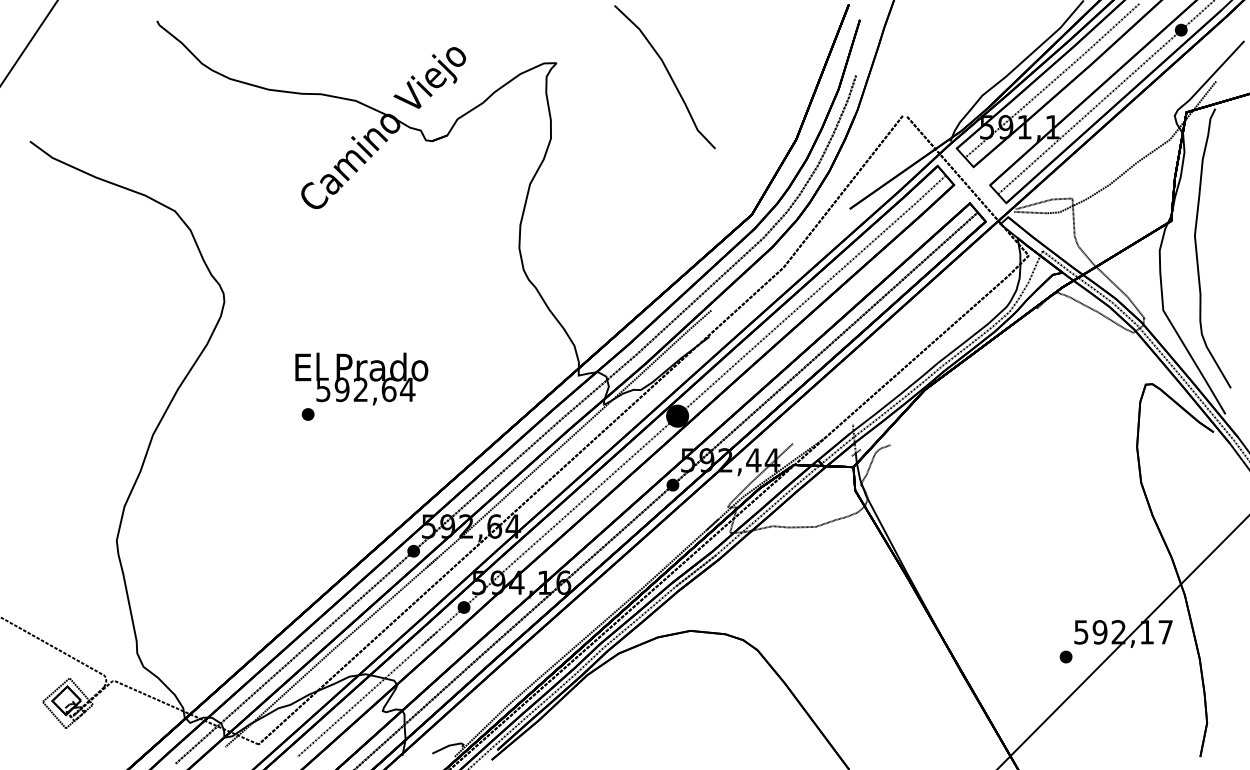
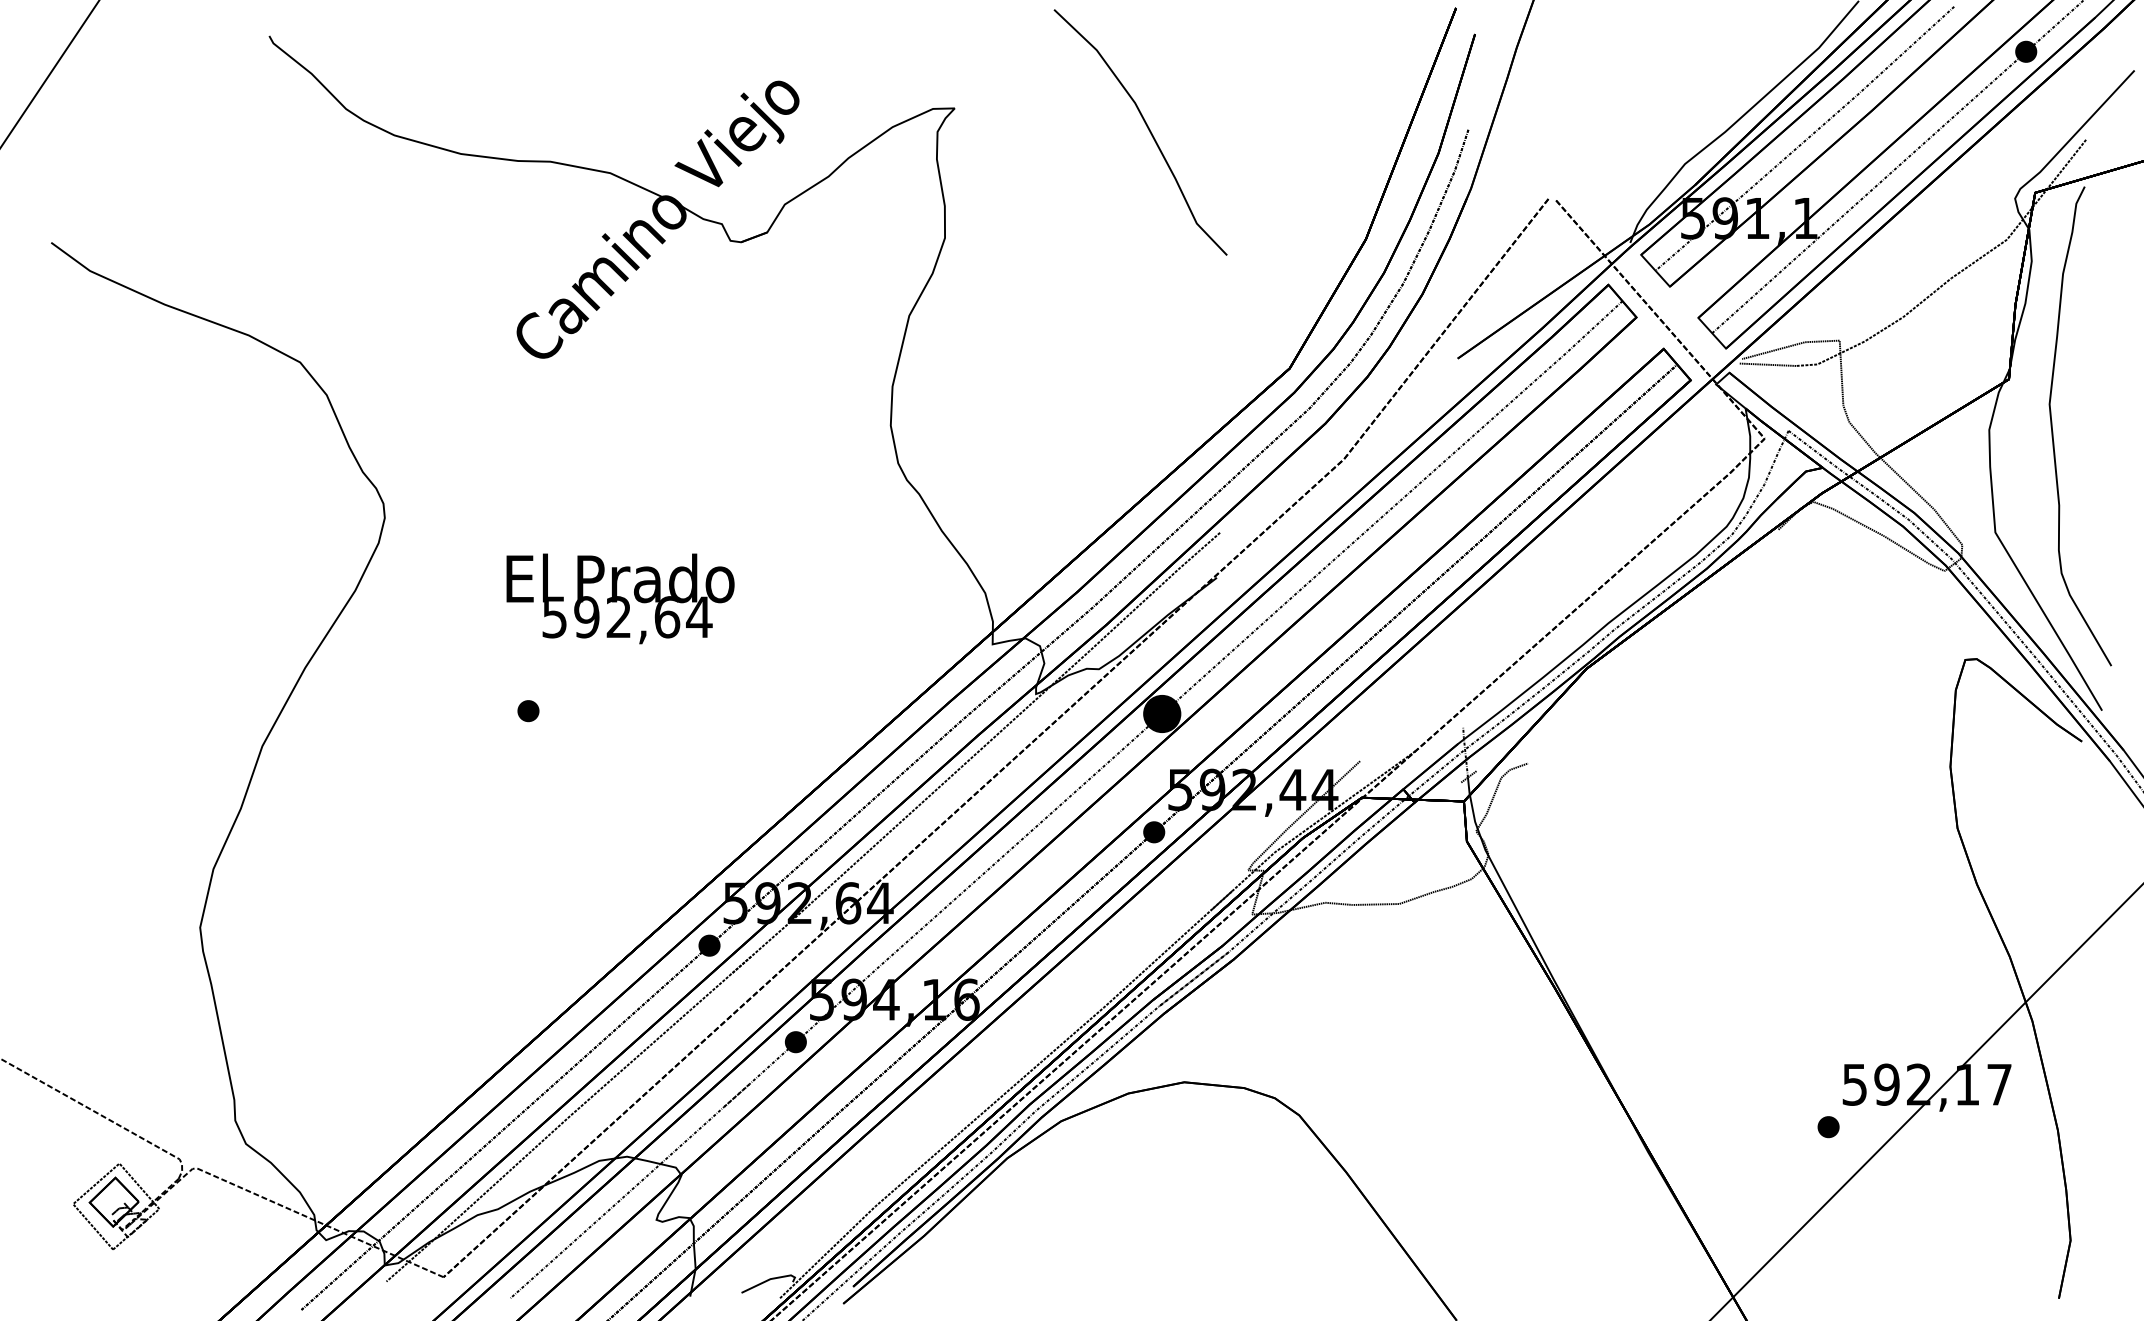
text: (361, 378) -> (619, 597), moved

